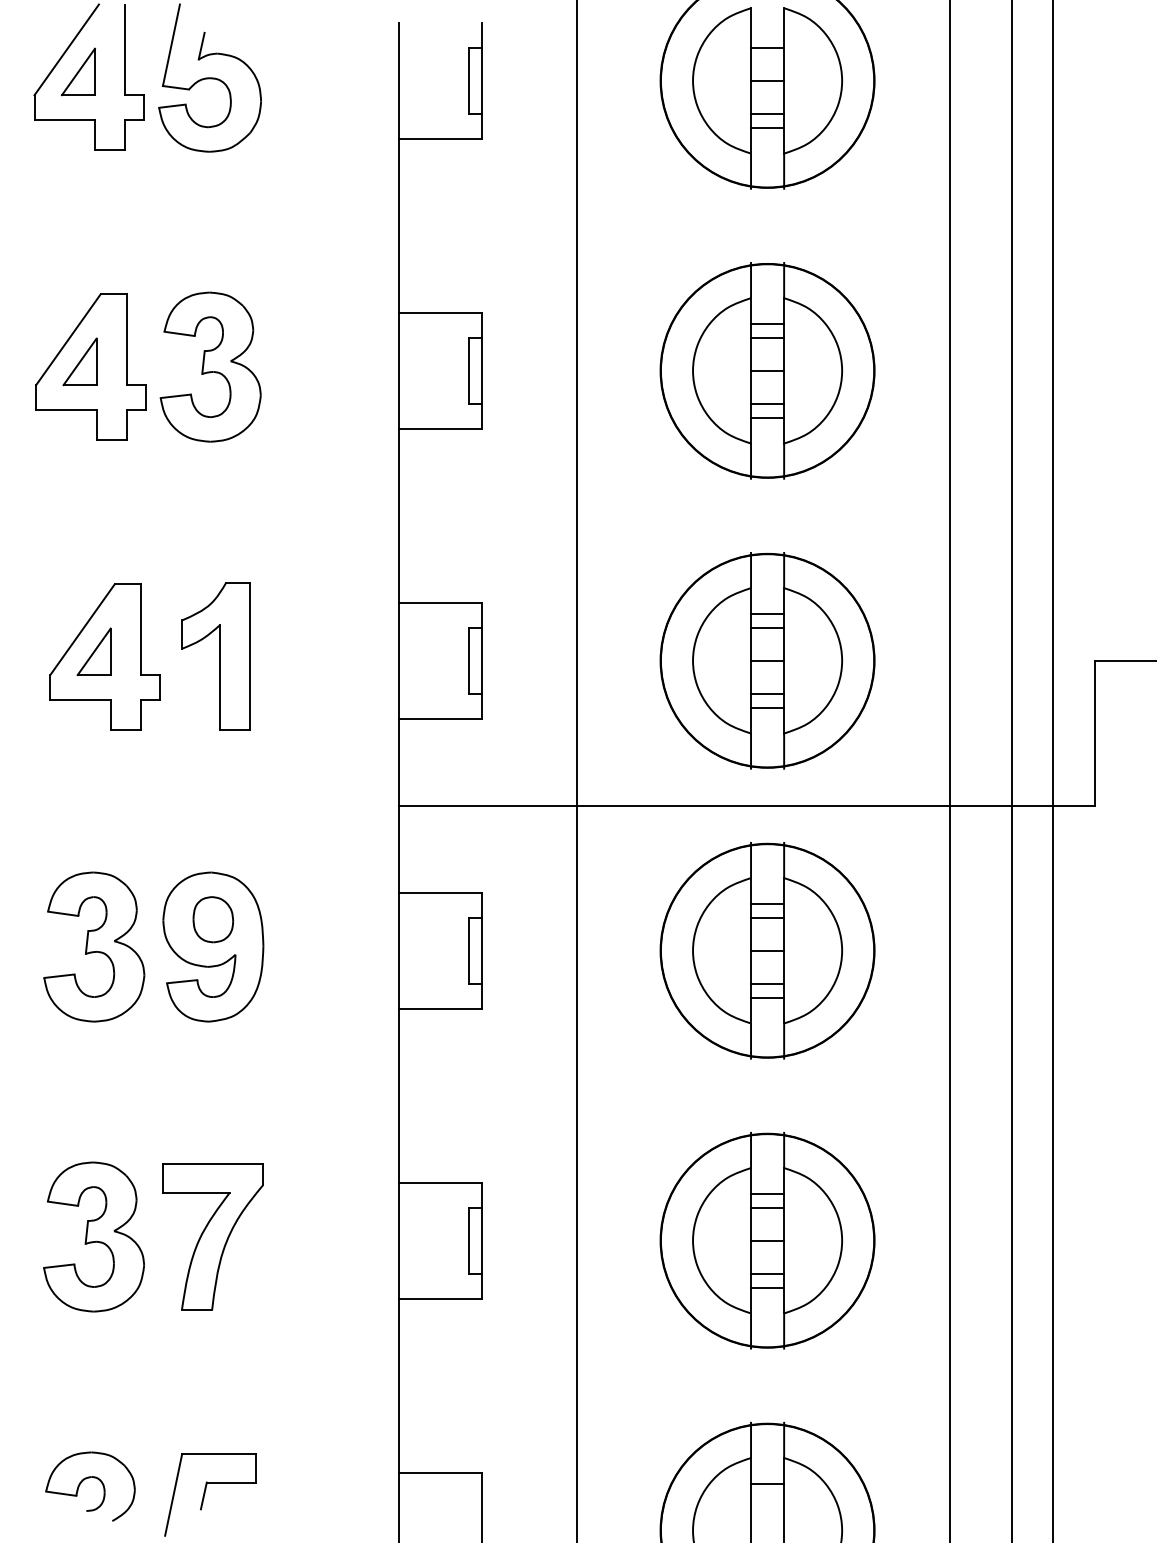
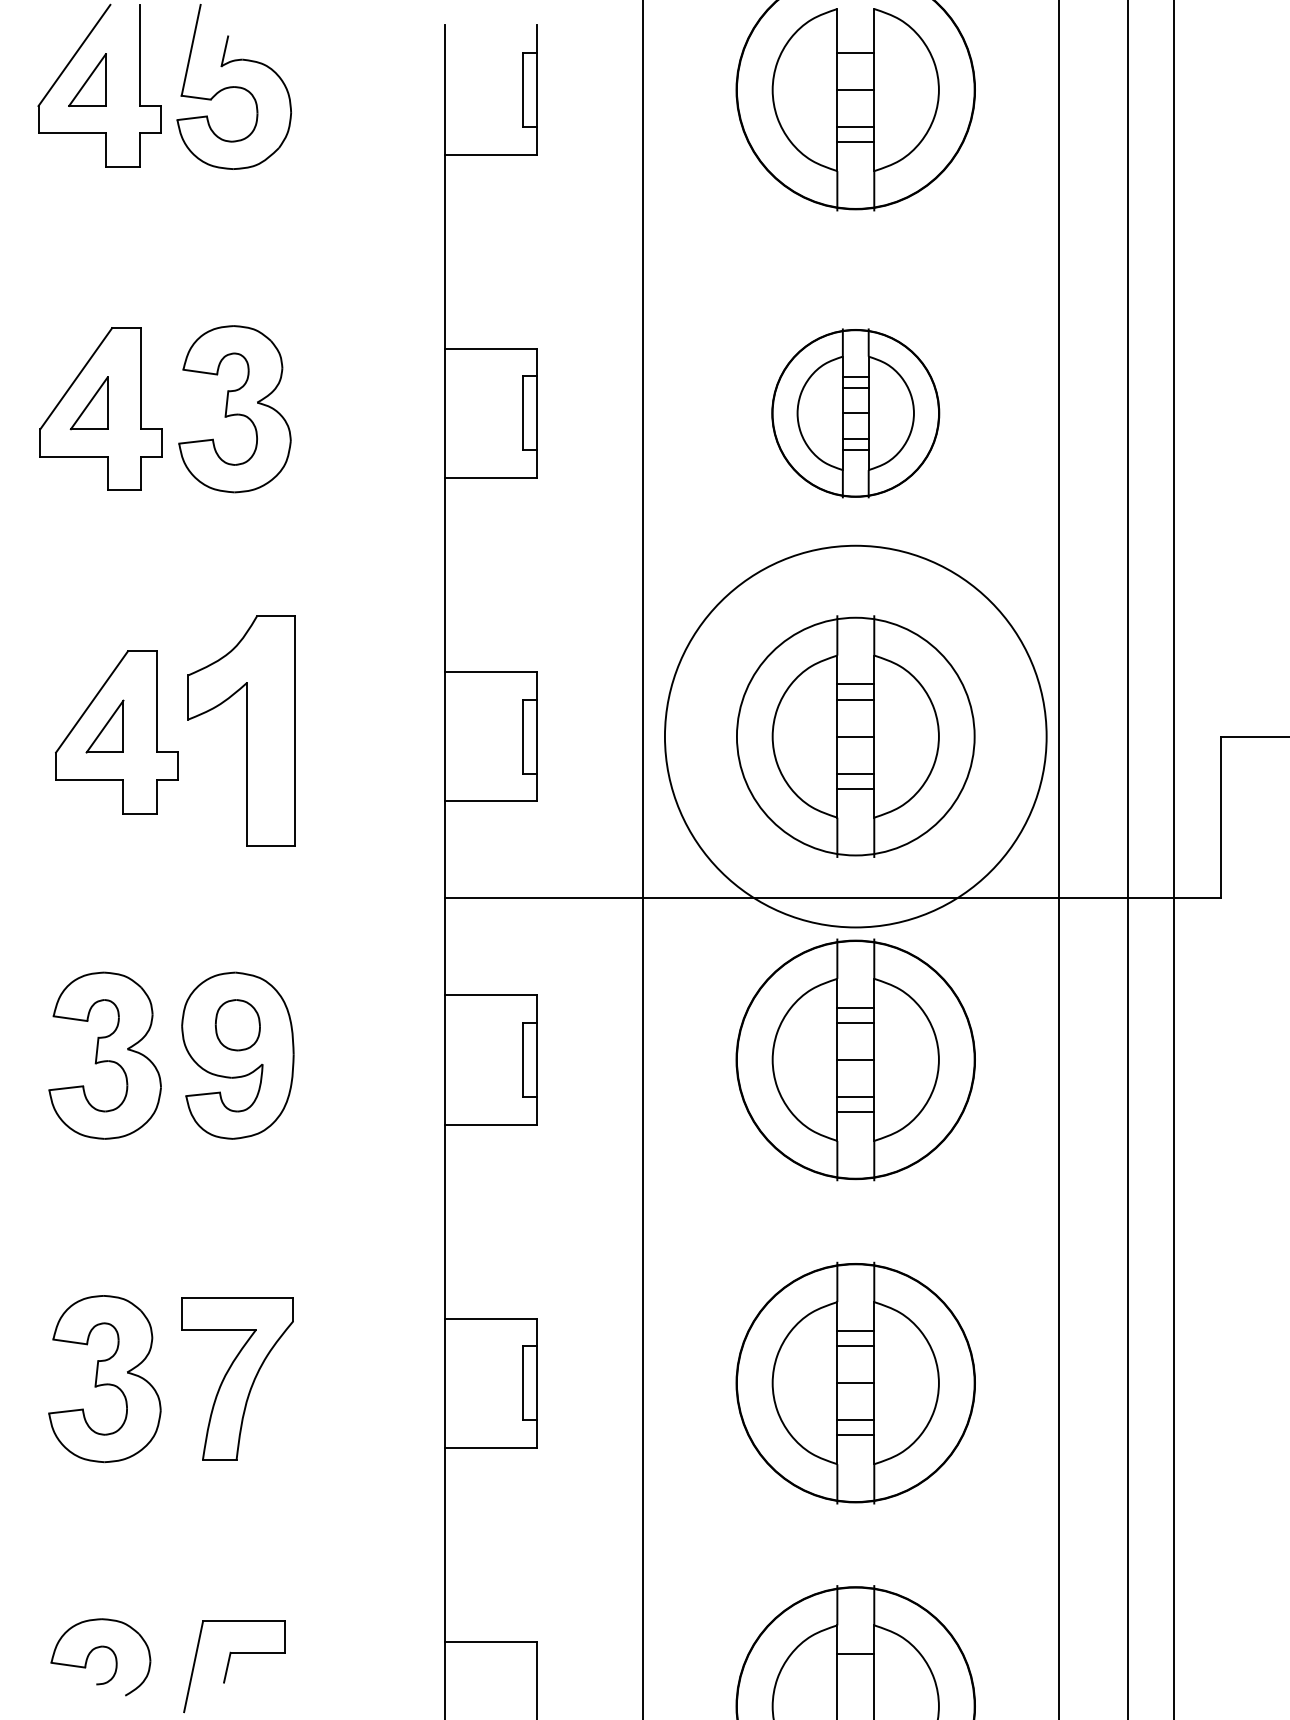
part: (767, 370) -> (855, 412), size x0.7
part: (215, 656) -> (240, 731), size x1.4
circle: (767, 660) -> (855, 736), size x1.6

